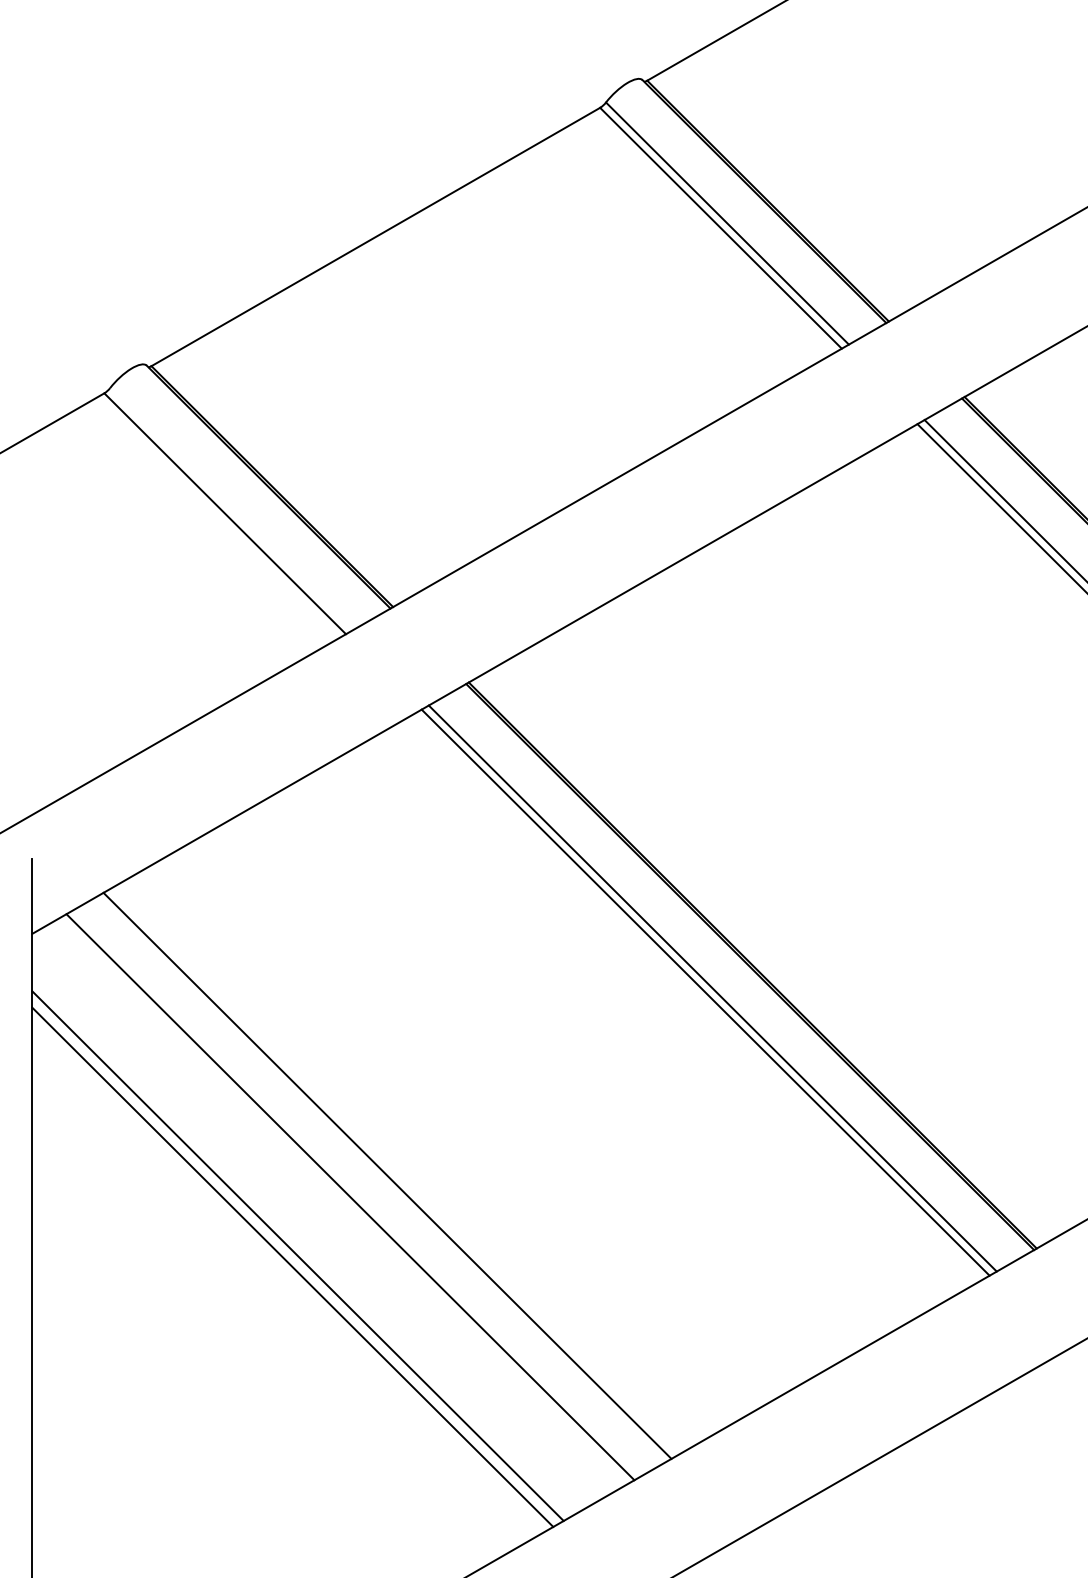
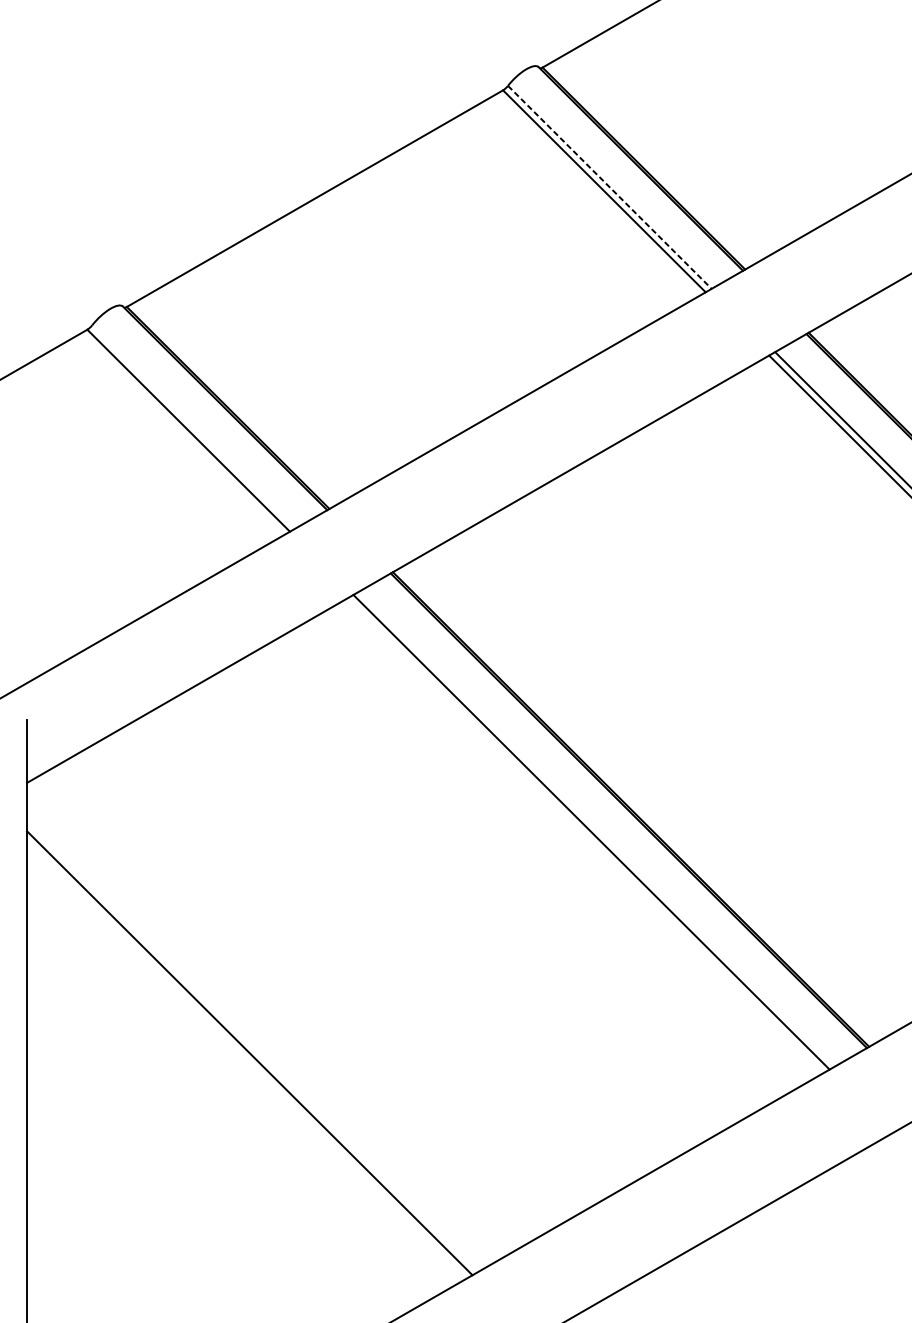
line: (727, 223) -> (609, 187), solid -> dashed
line: (712, 988) -> (597, 828), removed
line: (387, 1175) -> (324, 985), removed
line: (350, 1197) -> (293, 1004), removed
line: (292, 1266) -> (245, 1061), removed

